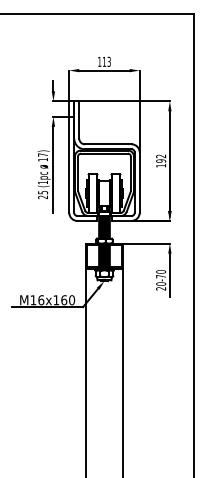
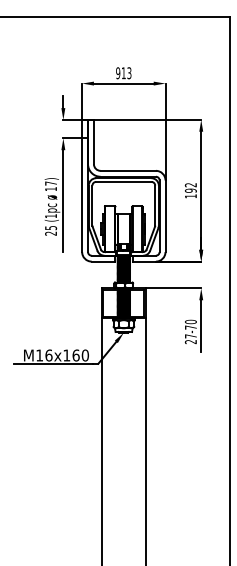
text: (100, 62) -> (118, 73), 113 -> 913
text: (160, 284) -> (190, 336), 20-70 -> 27-70

